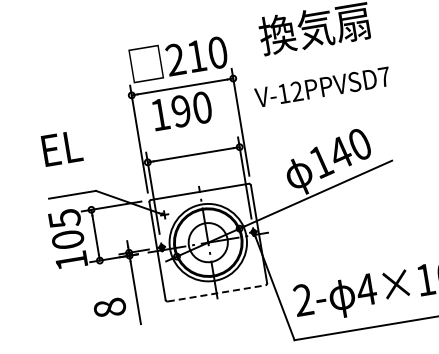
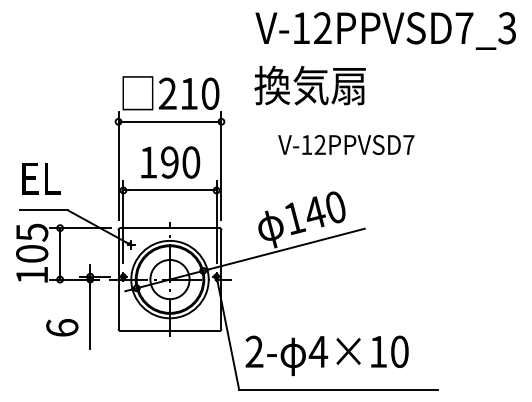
text: (323, 87) -> (346, 145), moved
text: (181, 111) -> (170, 162), moved
text: (62, 148) -> (41, 178), moved
line: (217, 293) -> (170, 331), dashed -> solid
text: (110, 307) -> (62, 327), 8 -> 6

